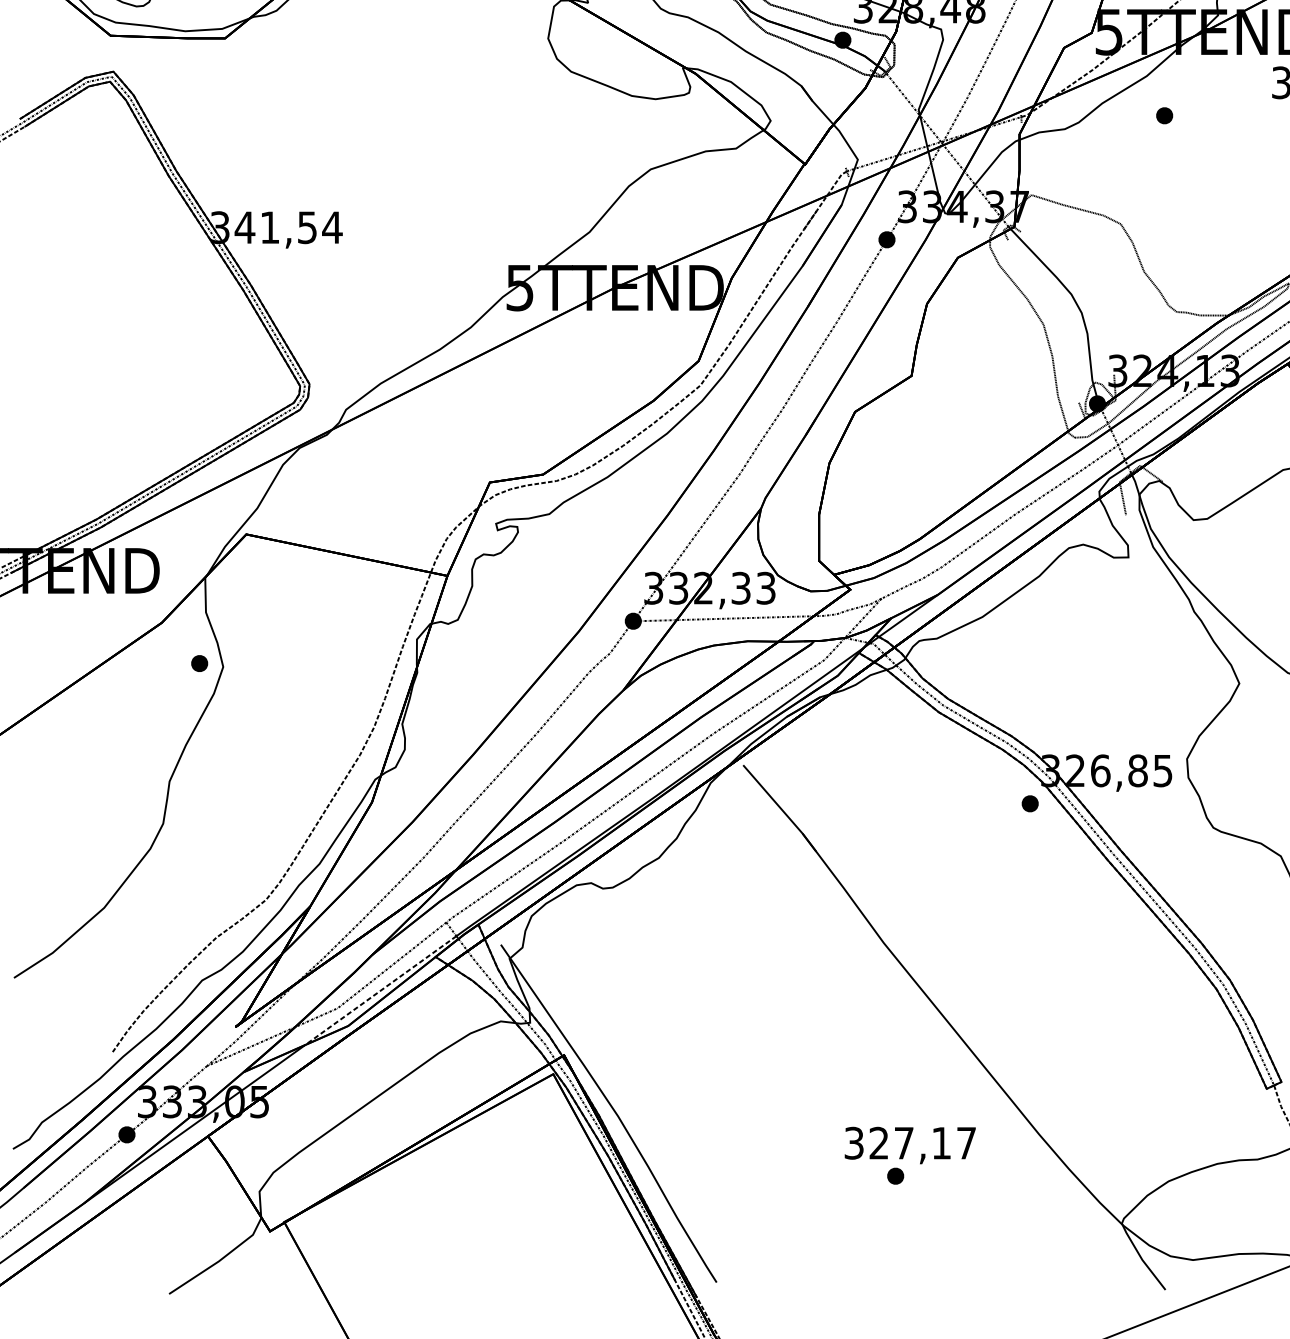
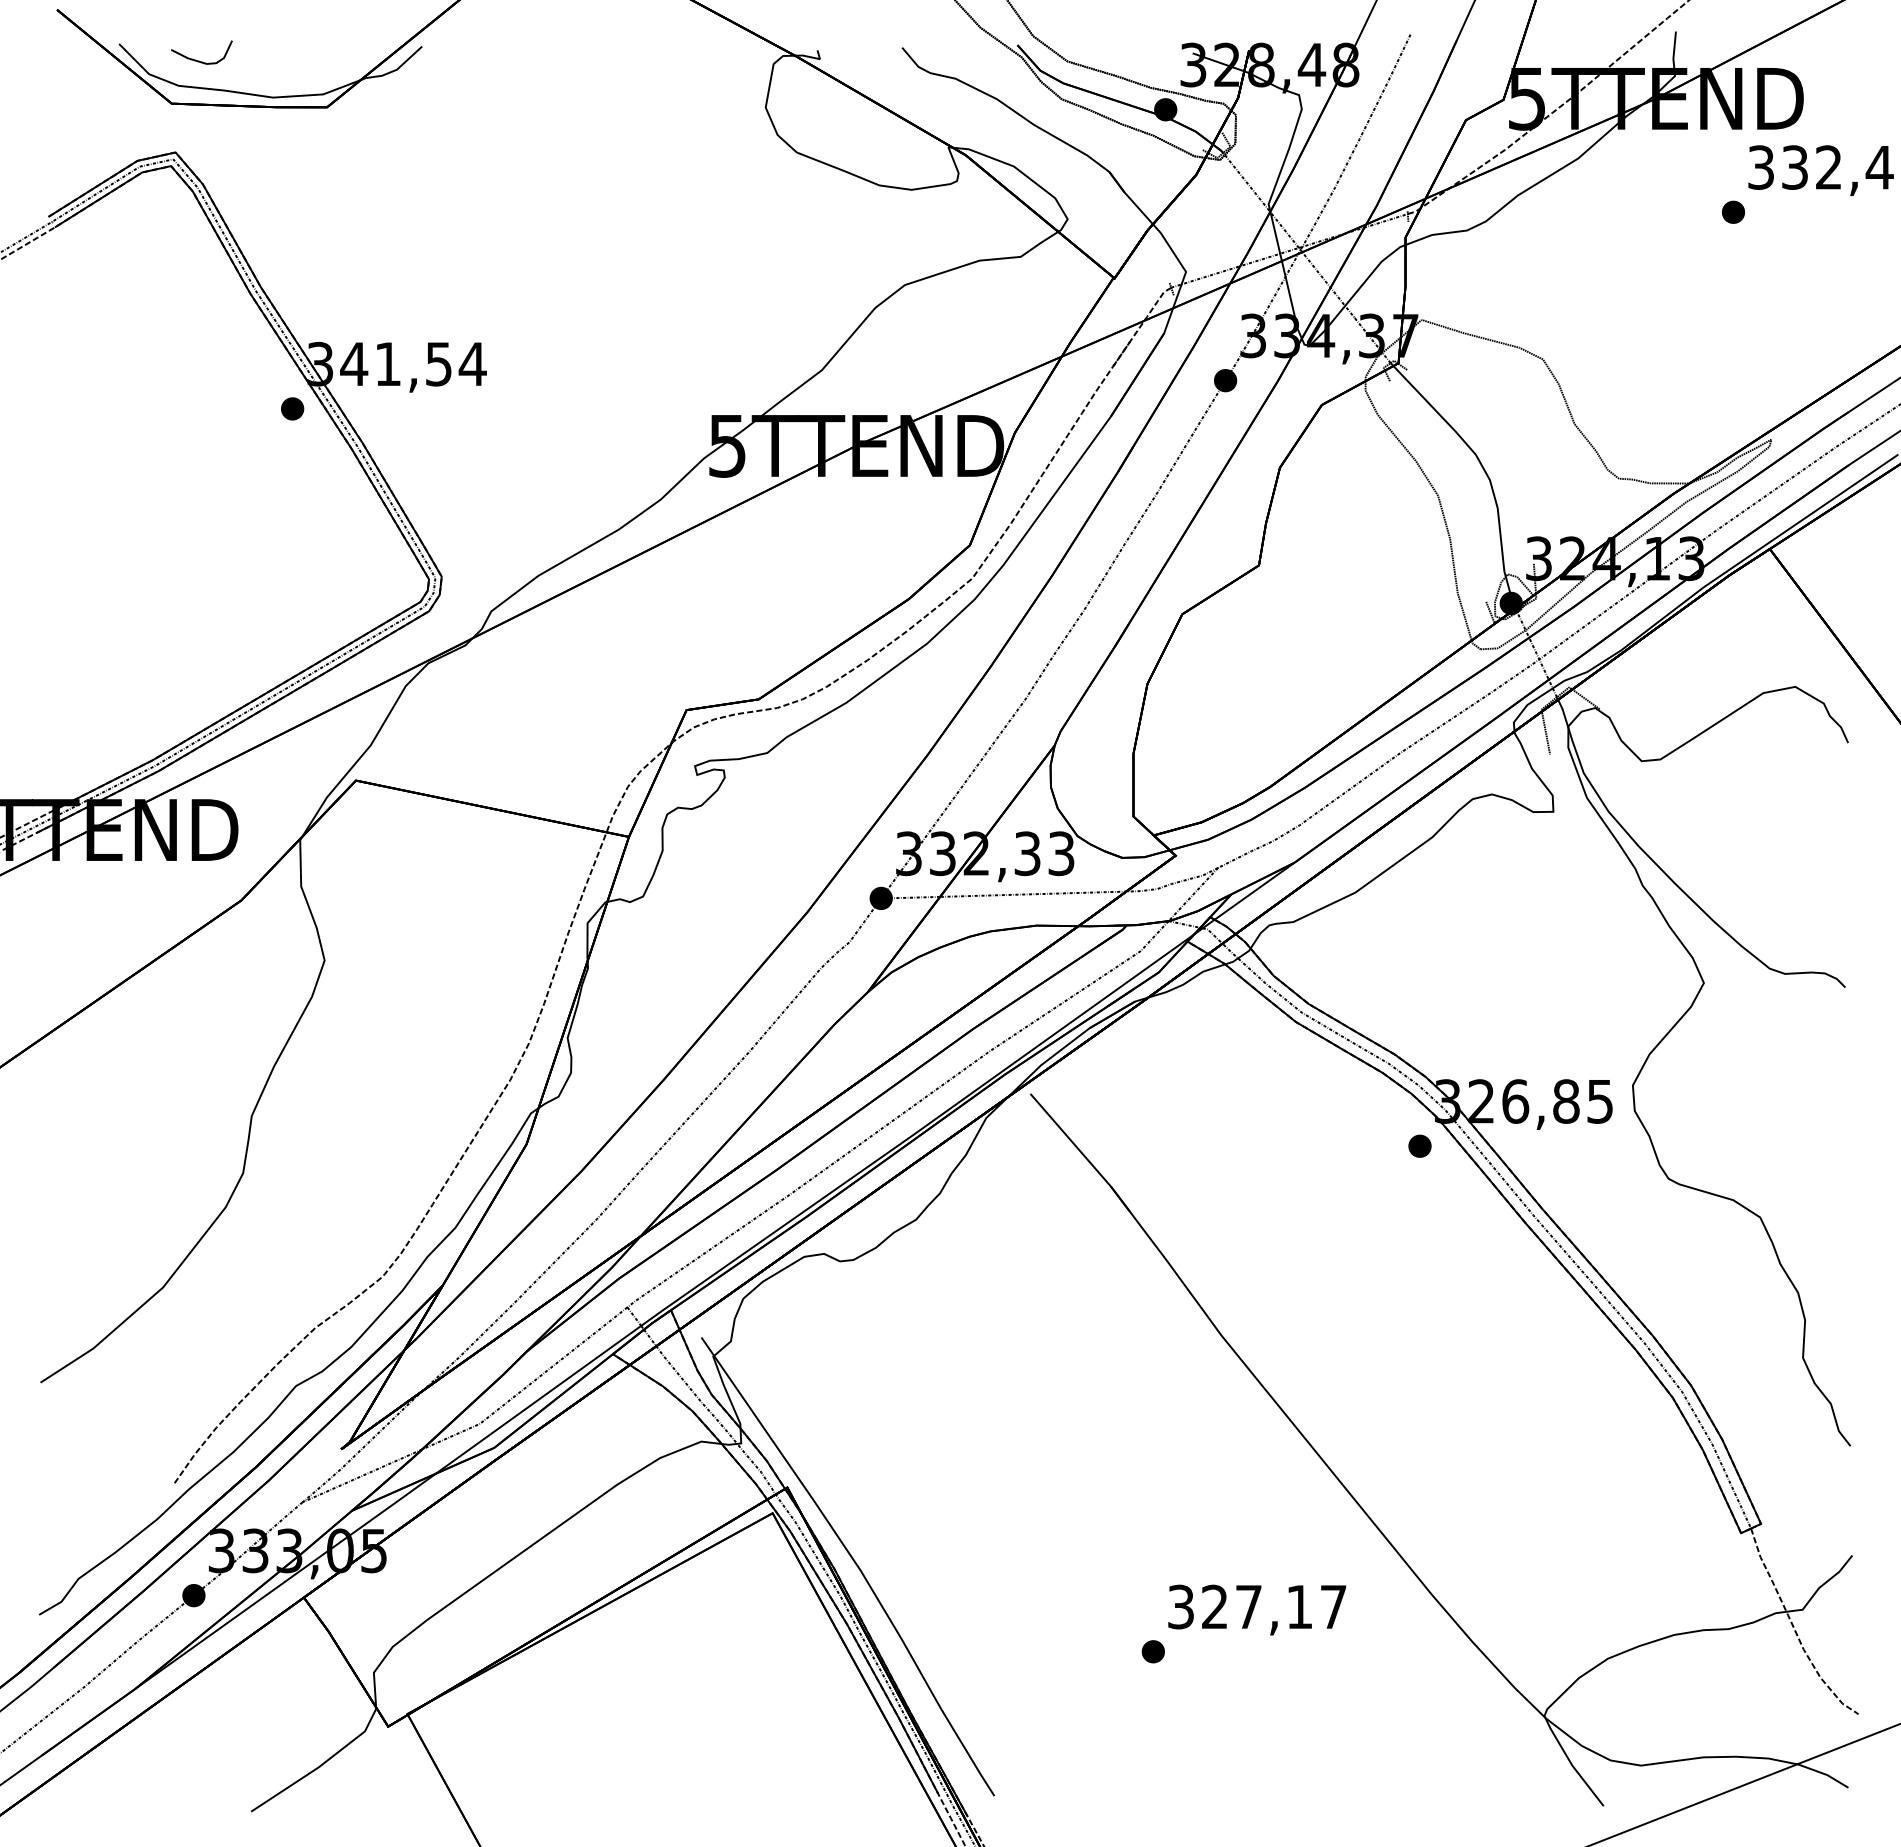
part: (1164, 115) -> (1733, 211), moved
part: (199, 663) -> (292, 408), moved
line: (380, 991) -> (538, 1400), dashed -> solid
part: (895, 1176) -> (1152, 1651), moved

